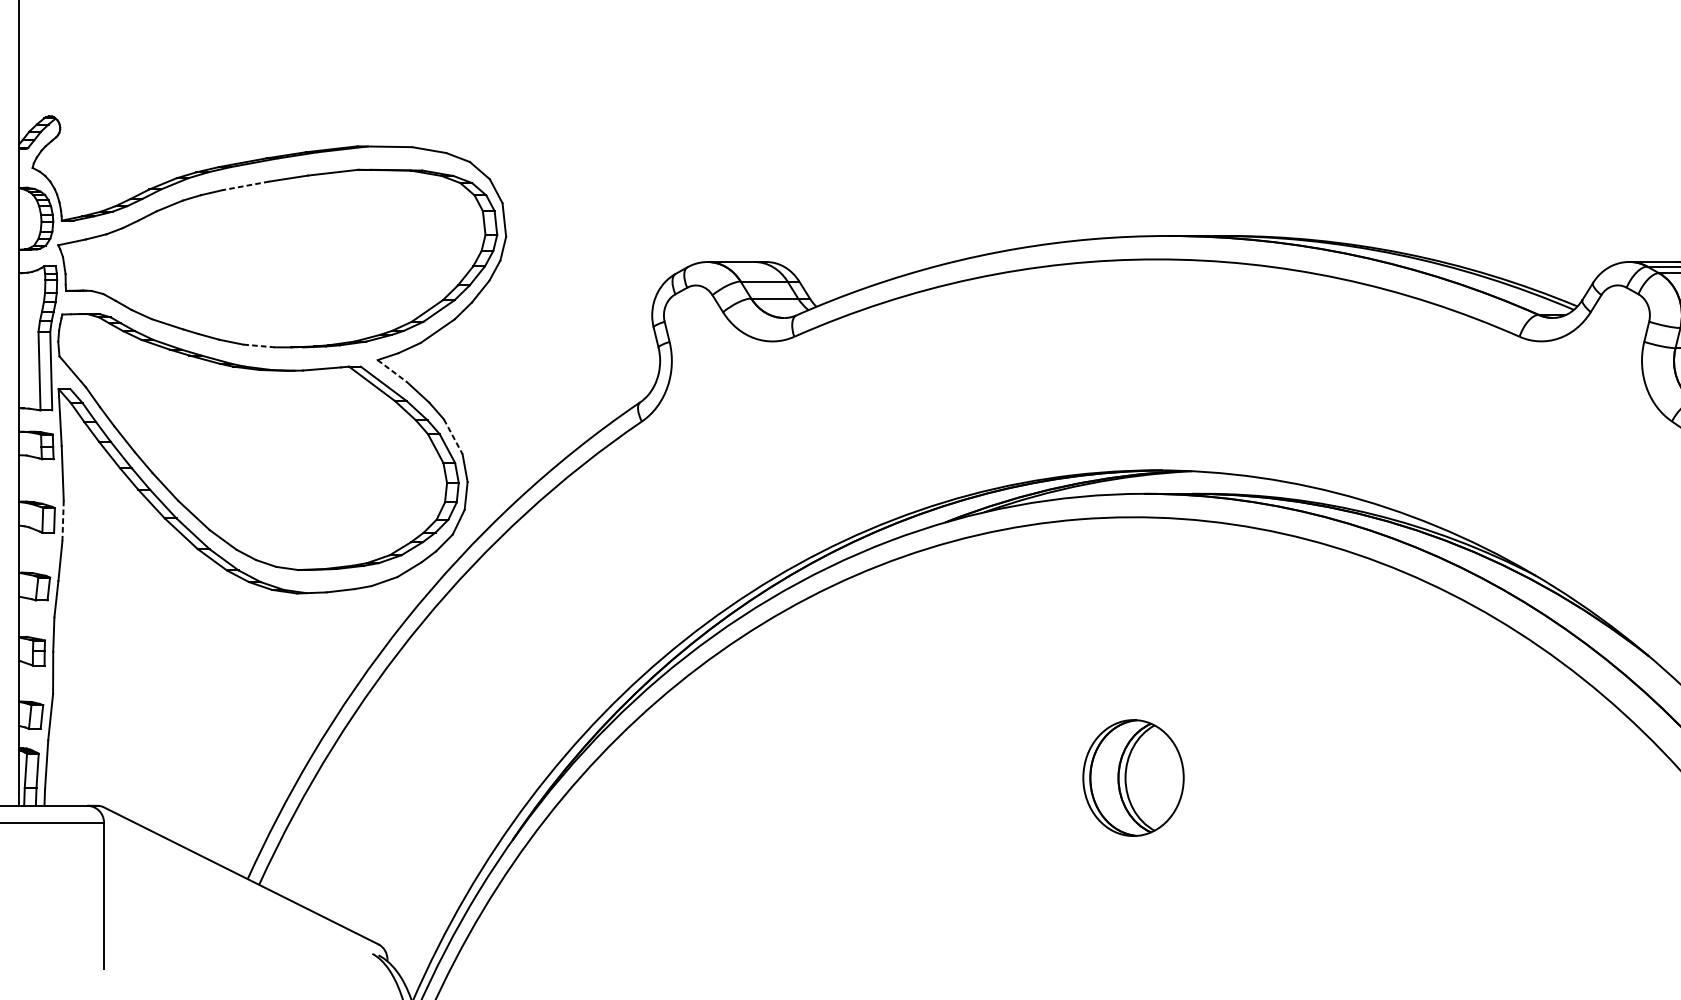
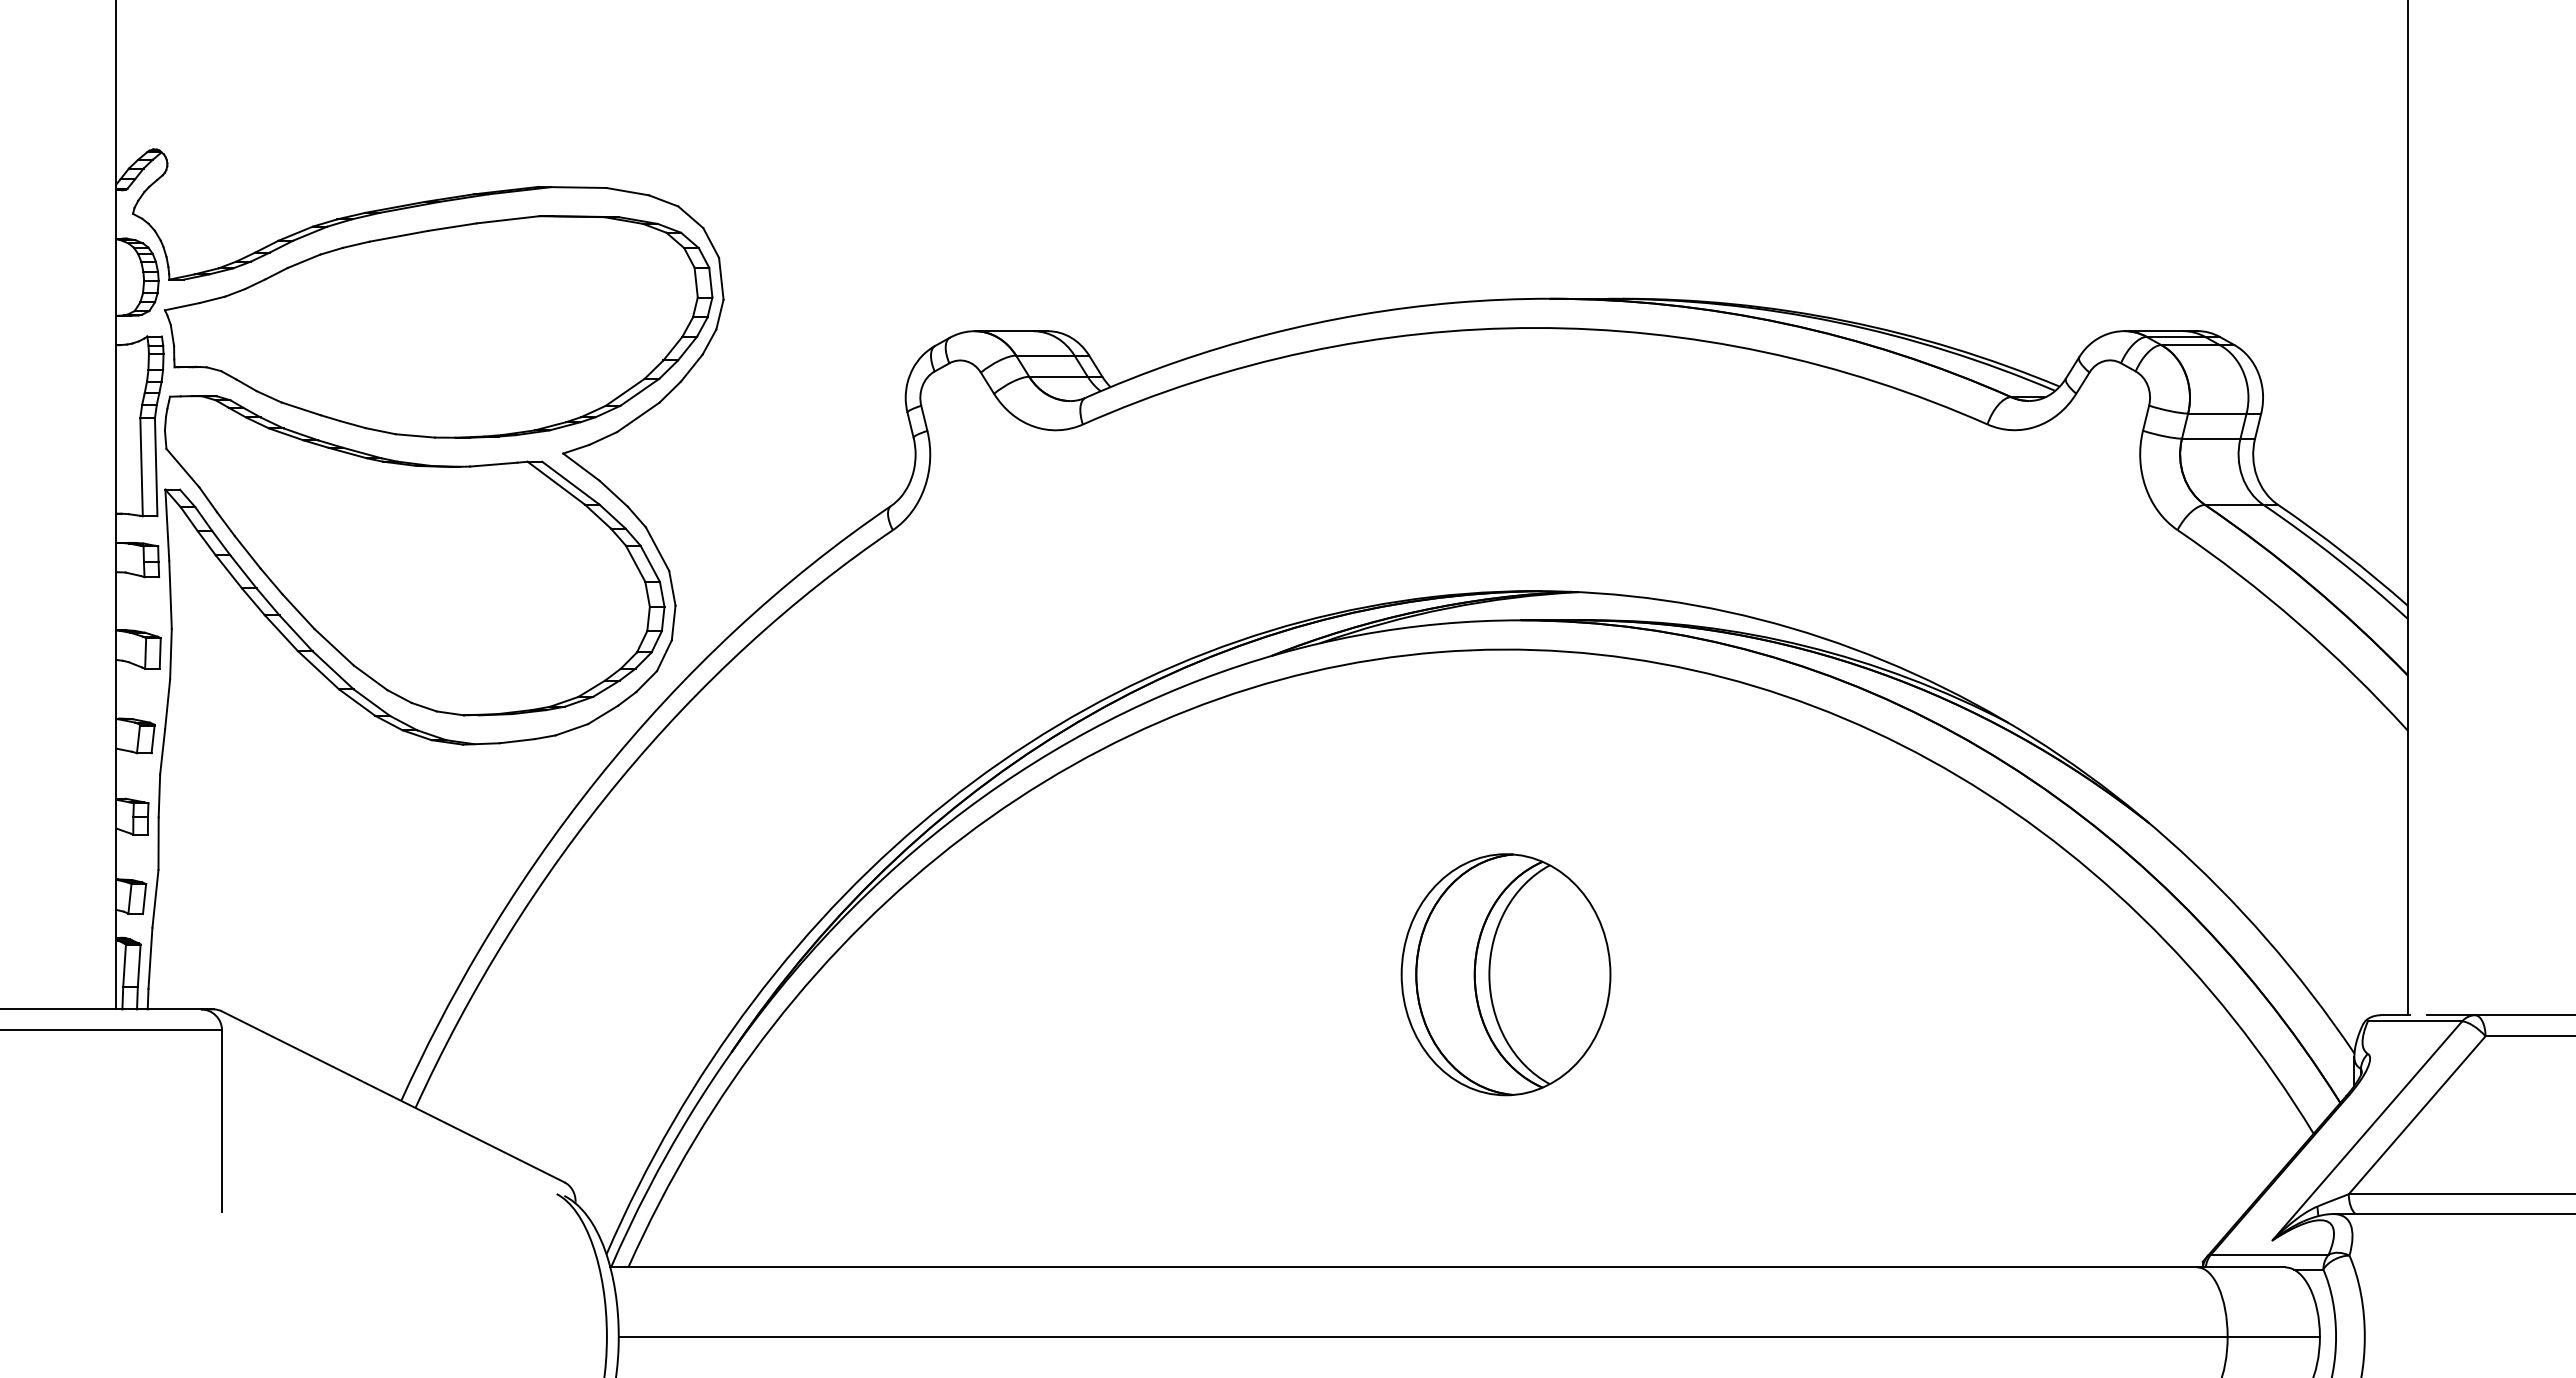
line: (245, 186) -> (398, 236), dashed -> solid
line: (259, 345) -> (415, 435), dashed -> solid
line: (392, 371) -> (581, 467), dashed -> solid
line: (453, 437) -> (657, 549), dashed -> solid
line: (62, 521) -> (170, 654), dashed -> solid
part: (1133, 777) -> (1505, 974), size x1.67

